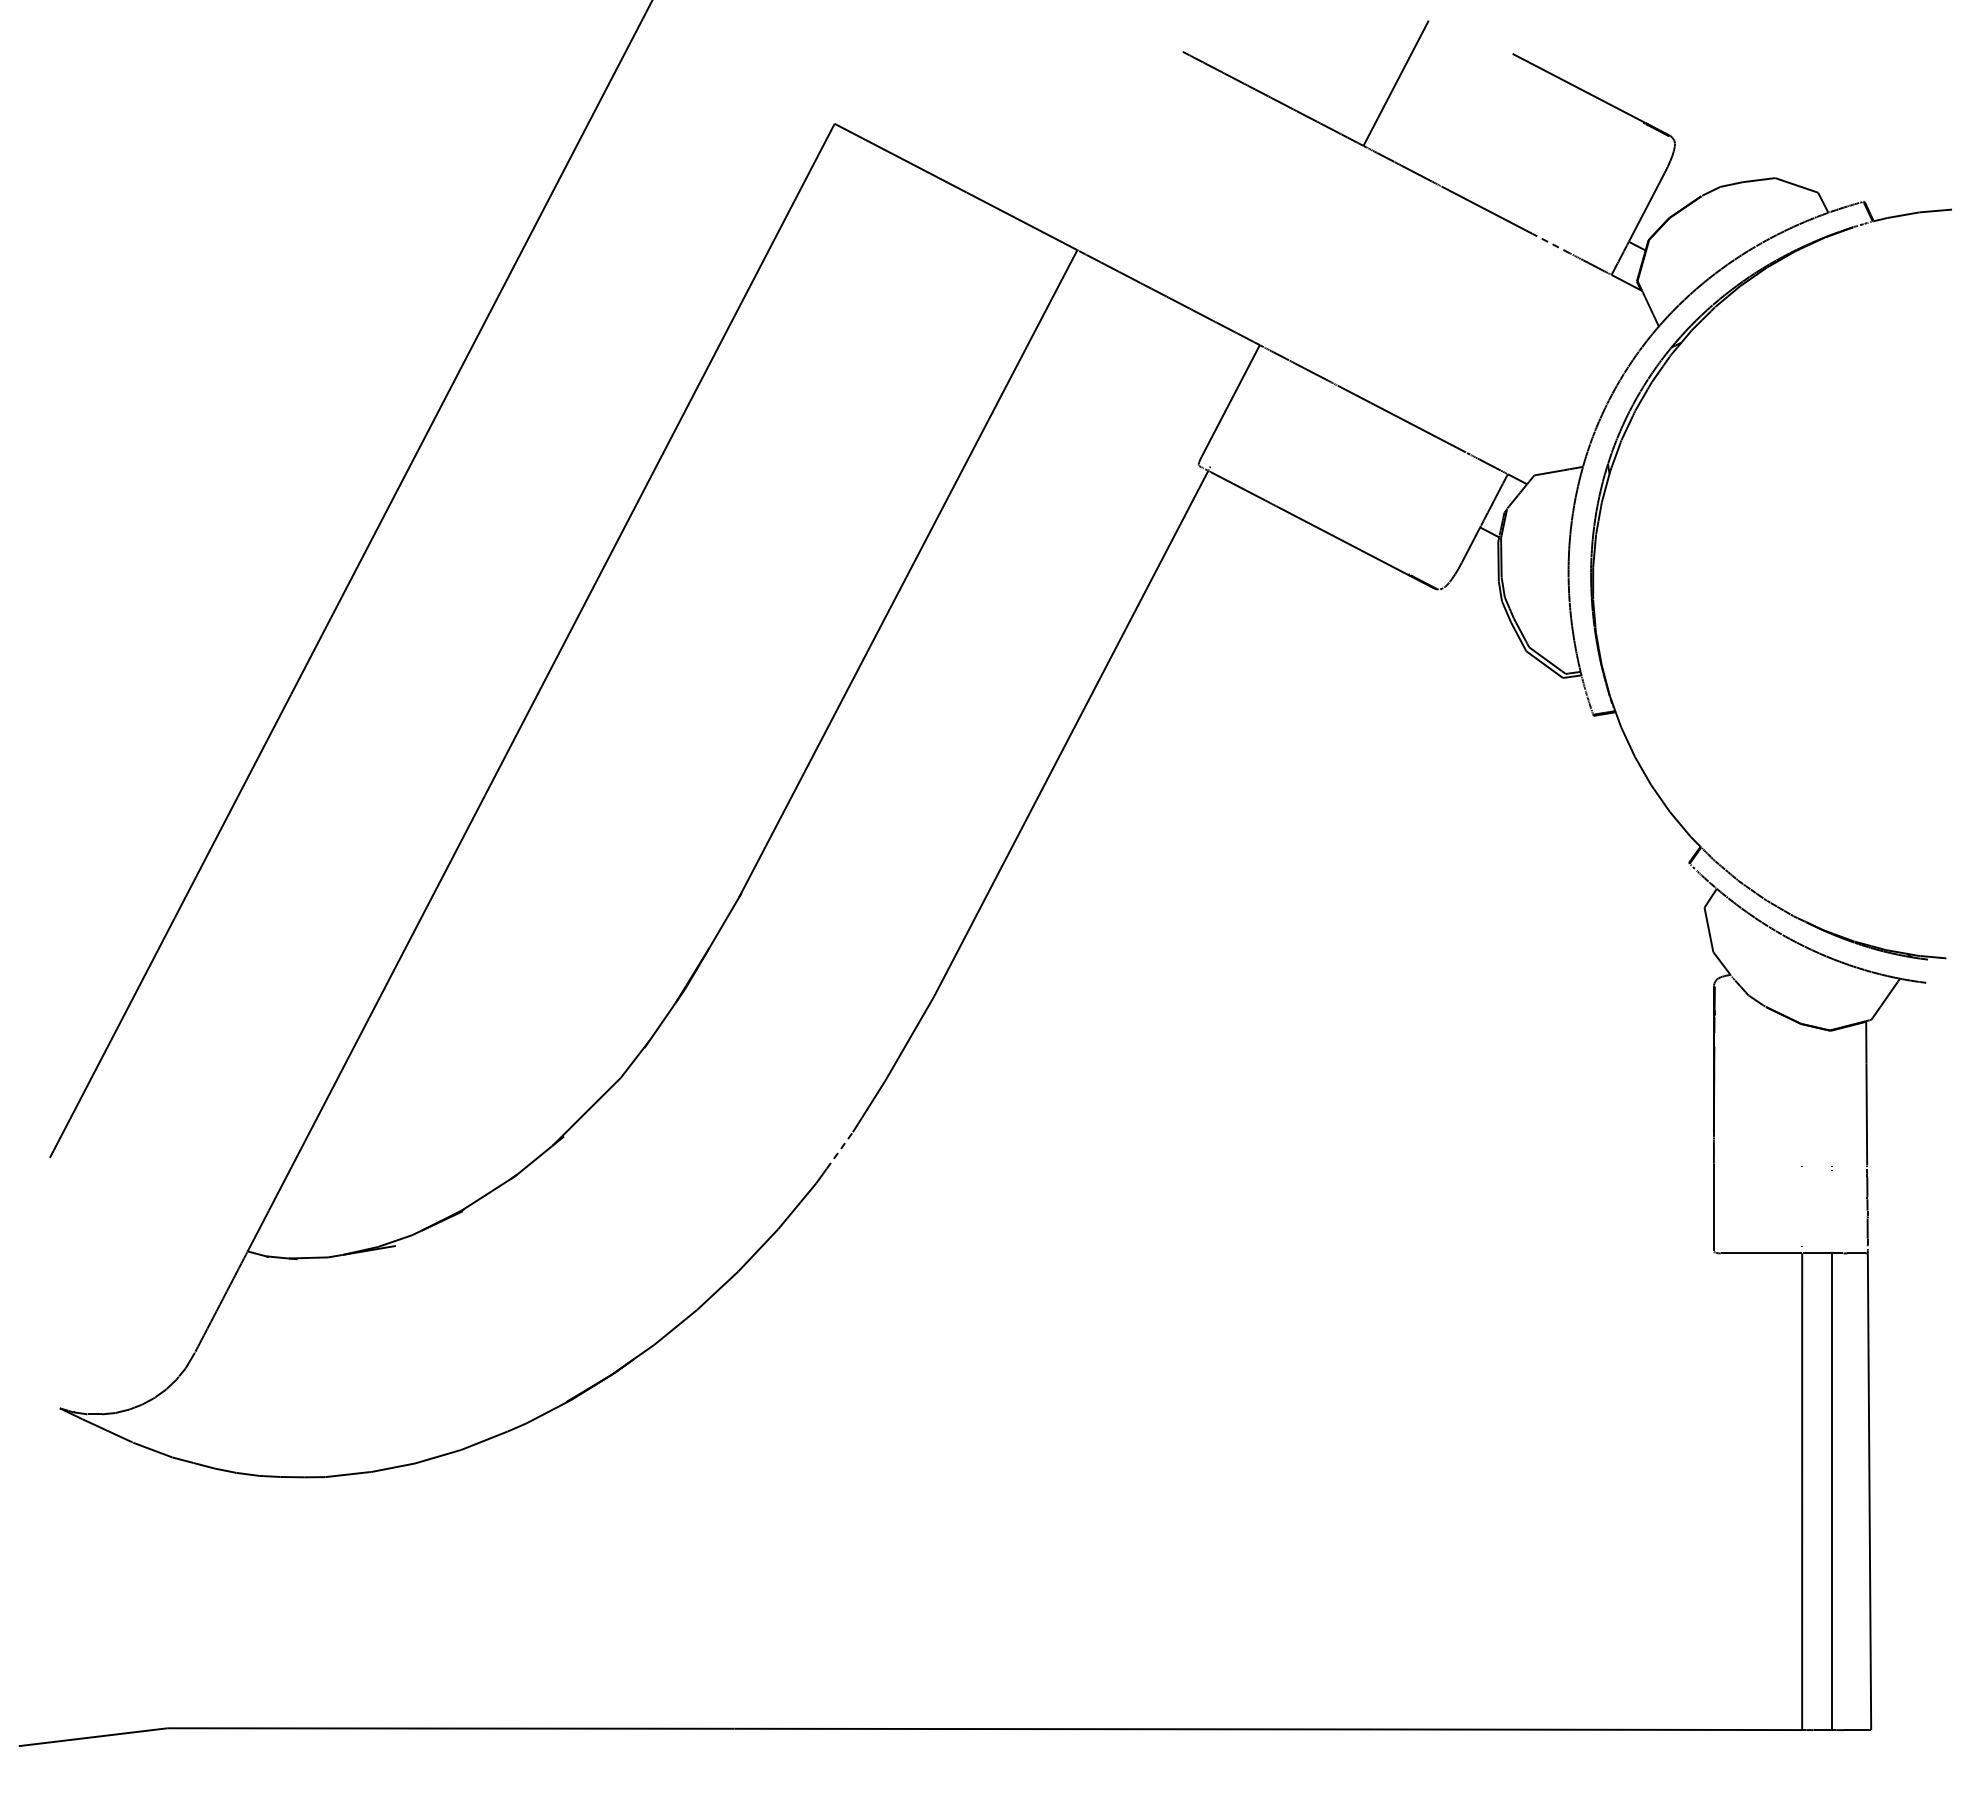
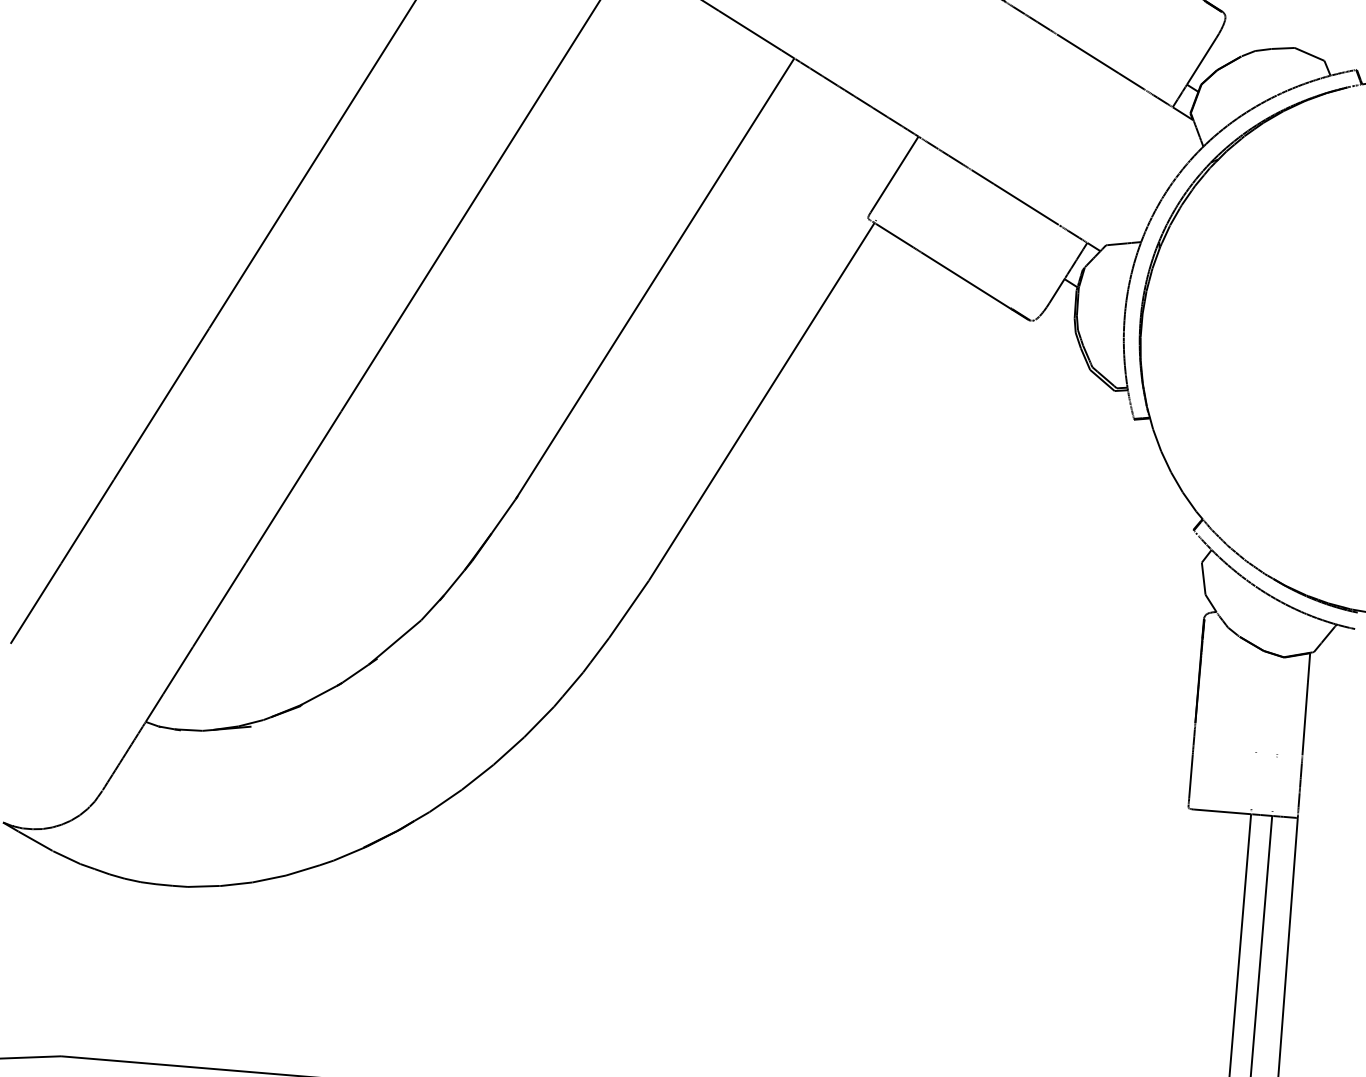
line: (1551, 243) -> (1131, 81), dashed -> solid
line: (840, 1150) -> (573, 684), dashed -> solid

